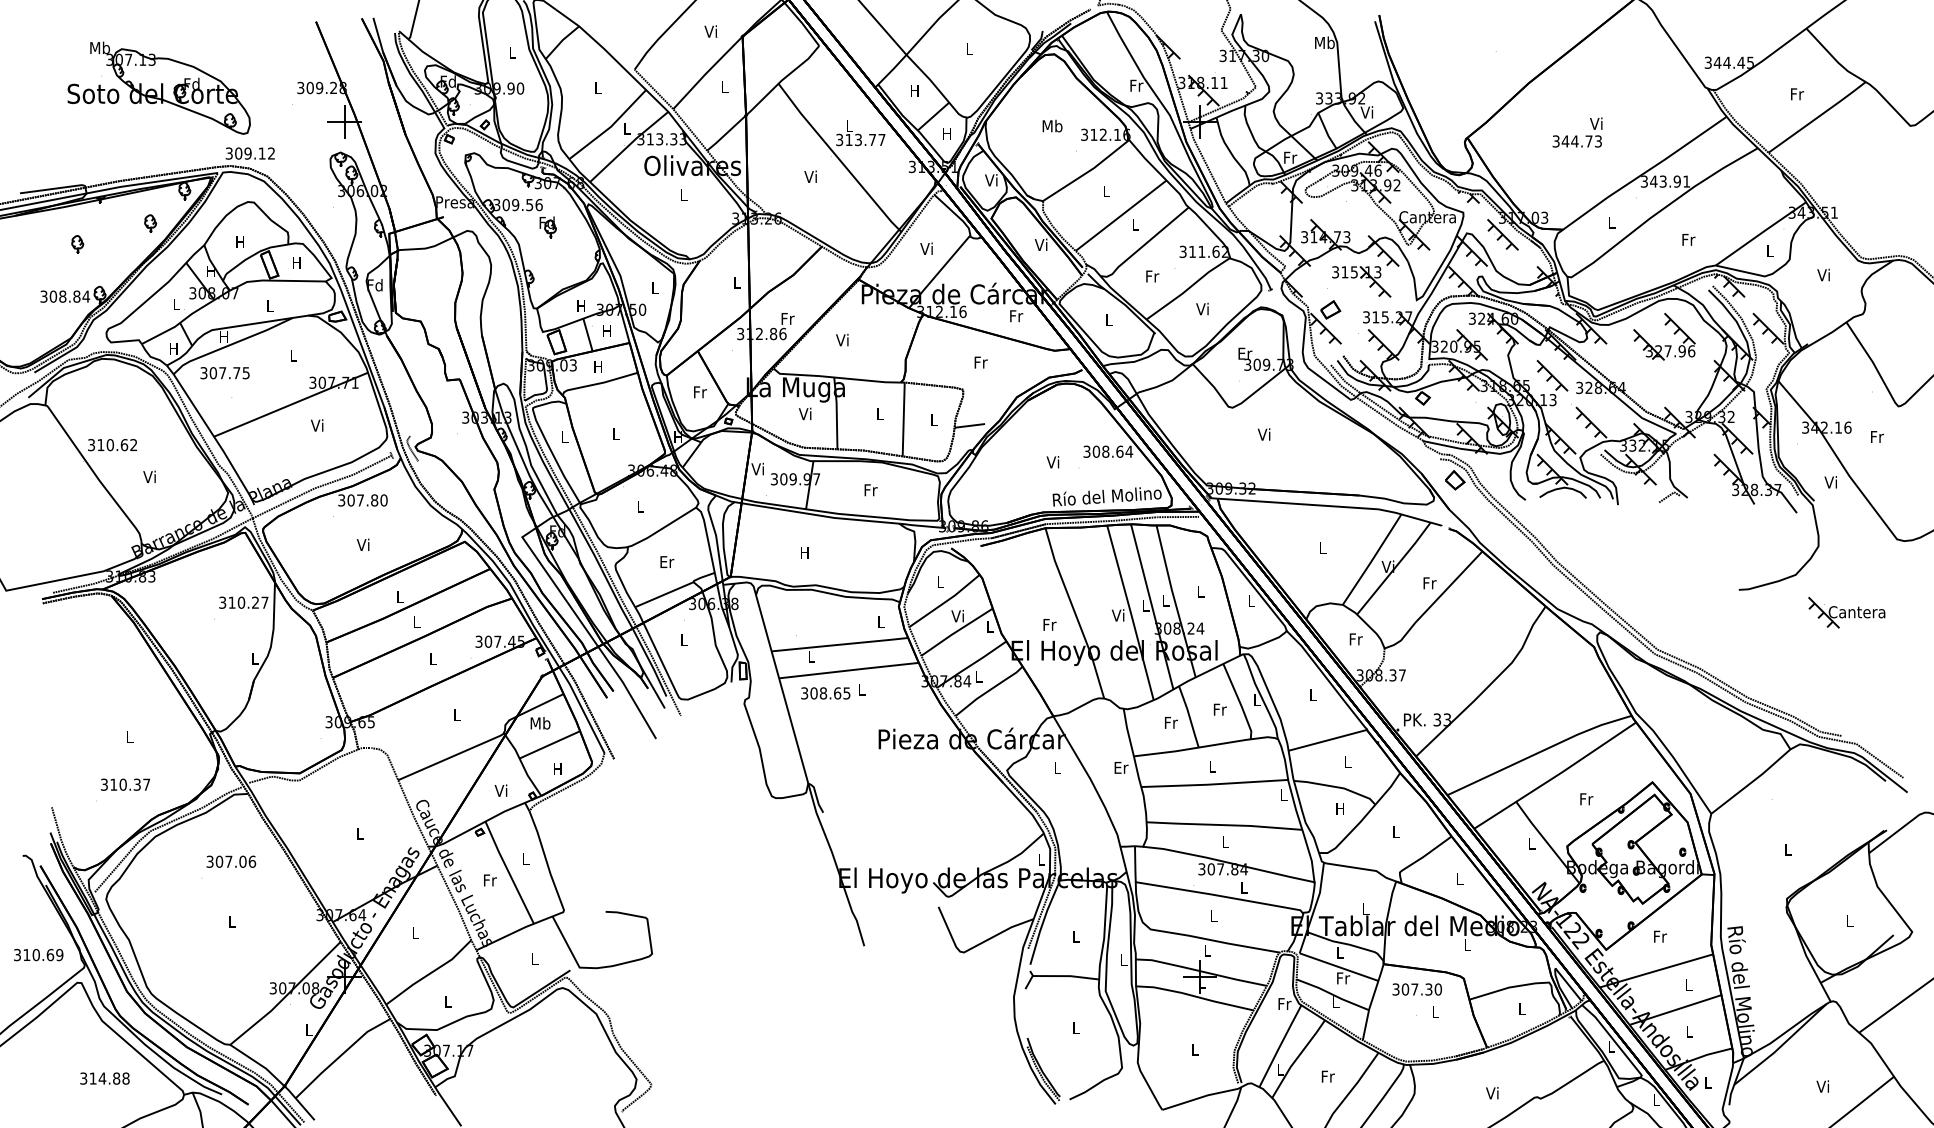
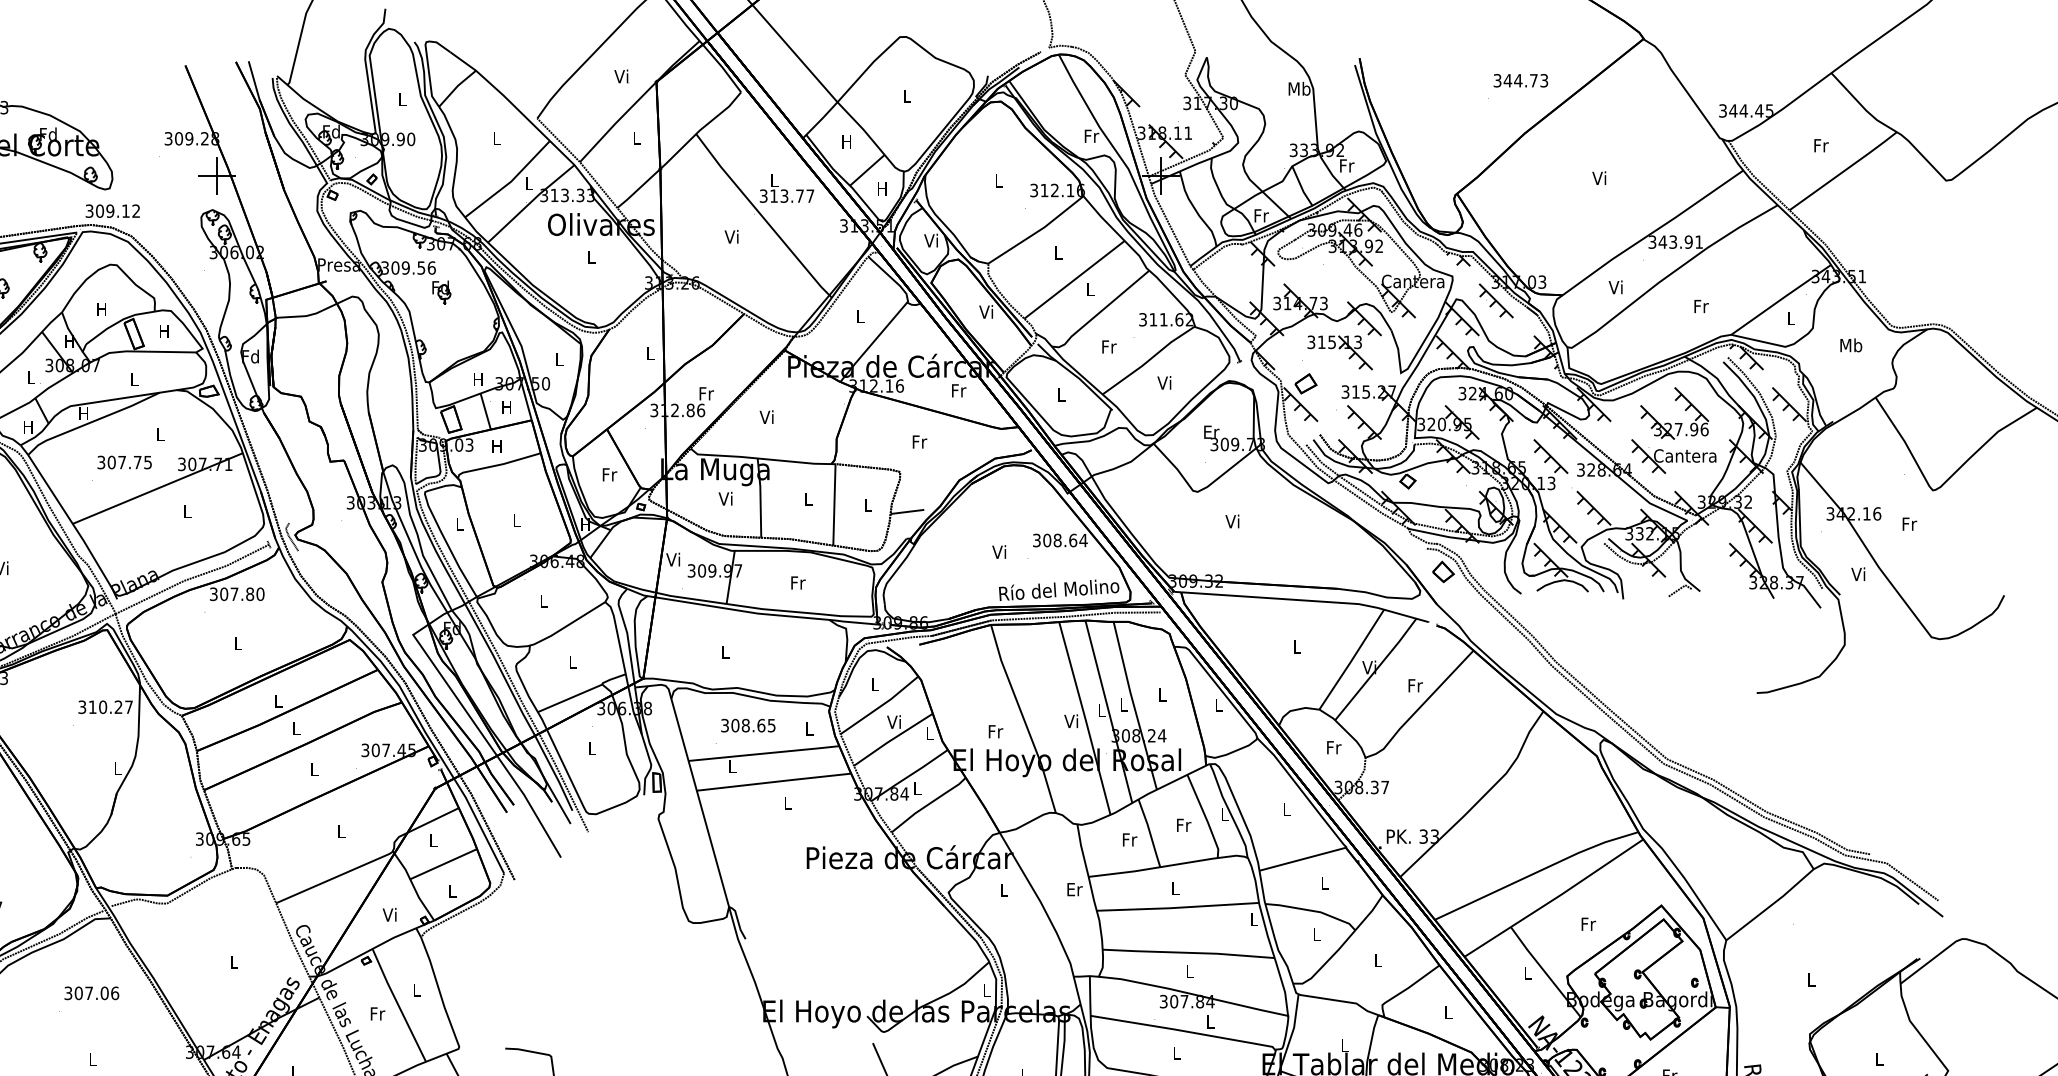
text: (1367, 112) -> (1346, 165), Vi -> Fr
text: (1052, 125) -> (998, 180), Mb -> L
text: (1576, 141) -> (1520, 80), moved
text: (1611, 222) -> (1616, 287), L -> Vi
text: (926, 248) -> (859, 316), Vi -> L
text: (1824, 274) -> (1851, 344), Vi -> Mb
text: (224, 373) -> (124, 462), moved
text: (317, 425) -> (187, 511), Vi -> L
text: (362, 544) -> (236, 642), Vi -> L
text: (804, 552) -> (724, 651), H -> L
text: (667, 561) -> (573, 661), Er -> L
part: (1846, 612) -> (1673, 456), moved
text: (825, 693) -> (748, 725), moved
text: (540, 723) -> (433, 840), Mb -> L
text: (557, 768) -> (452, 890), H -> L
text: (1339, 808) -> (1315, 934), H -> L

